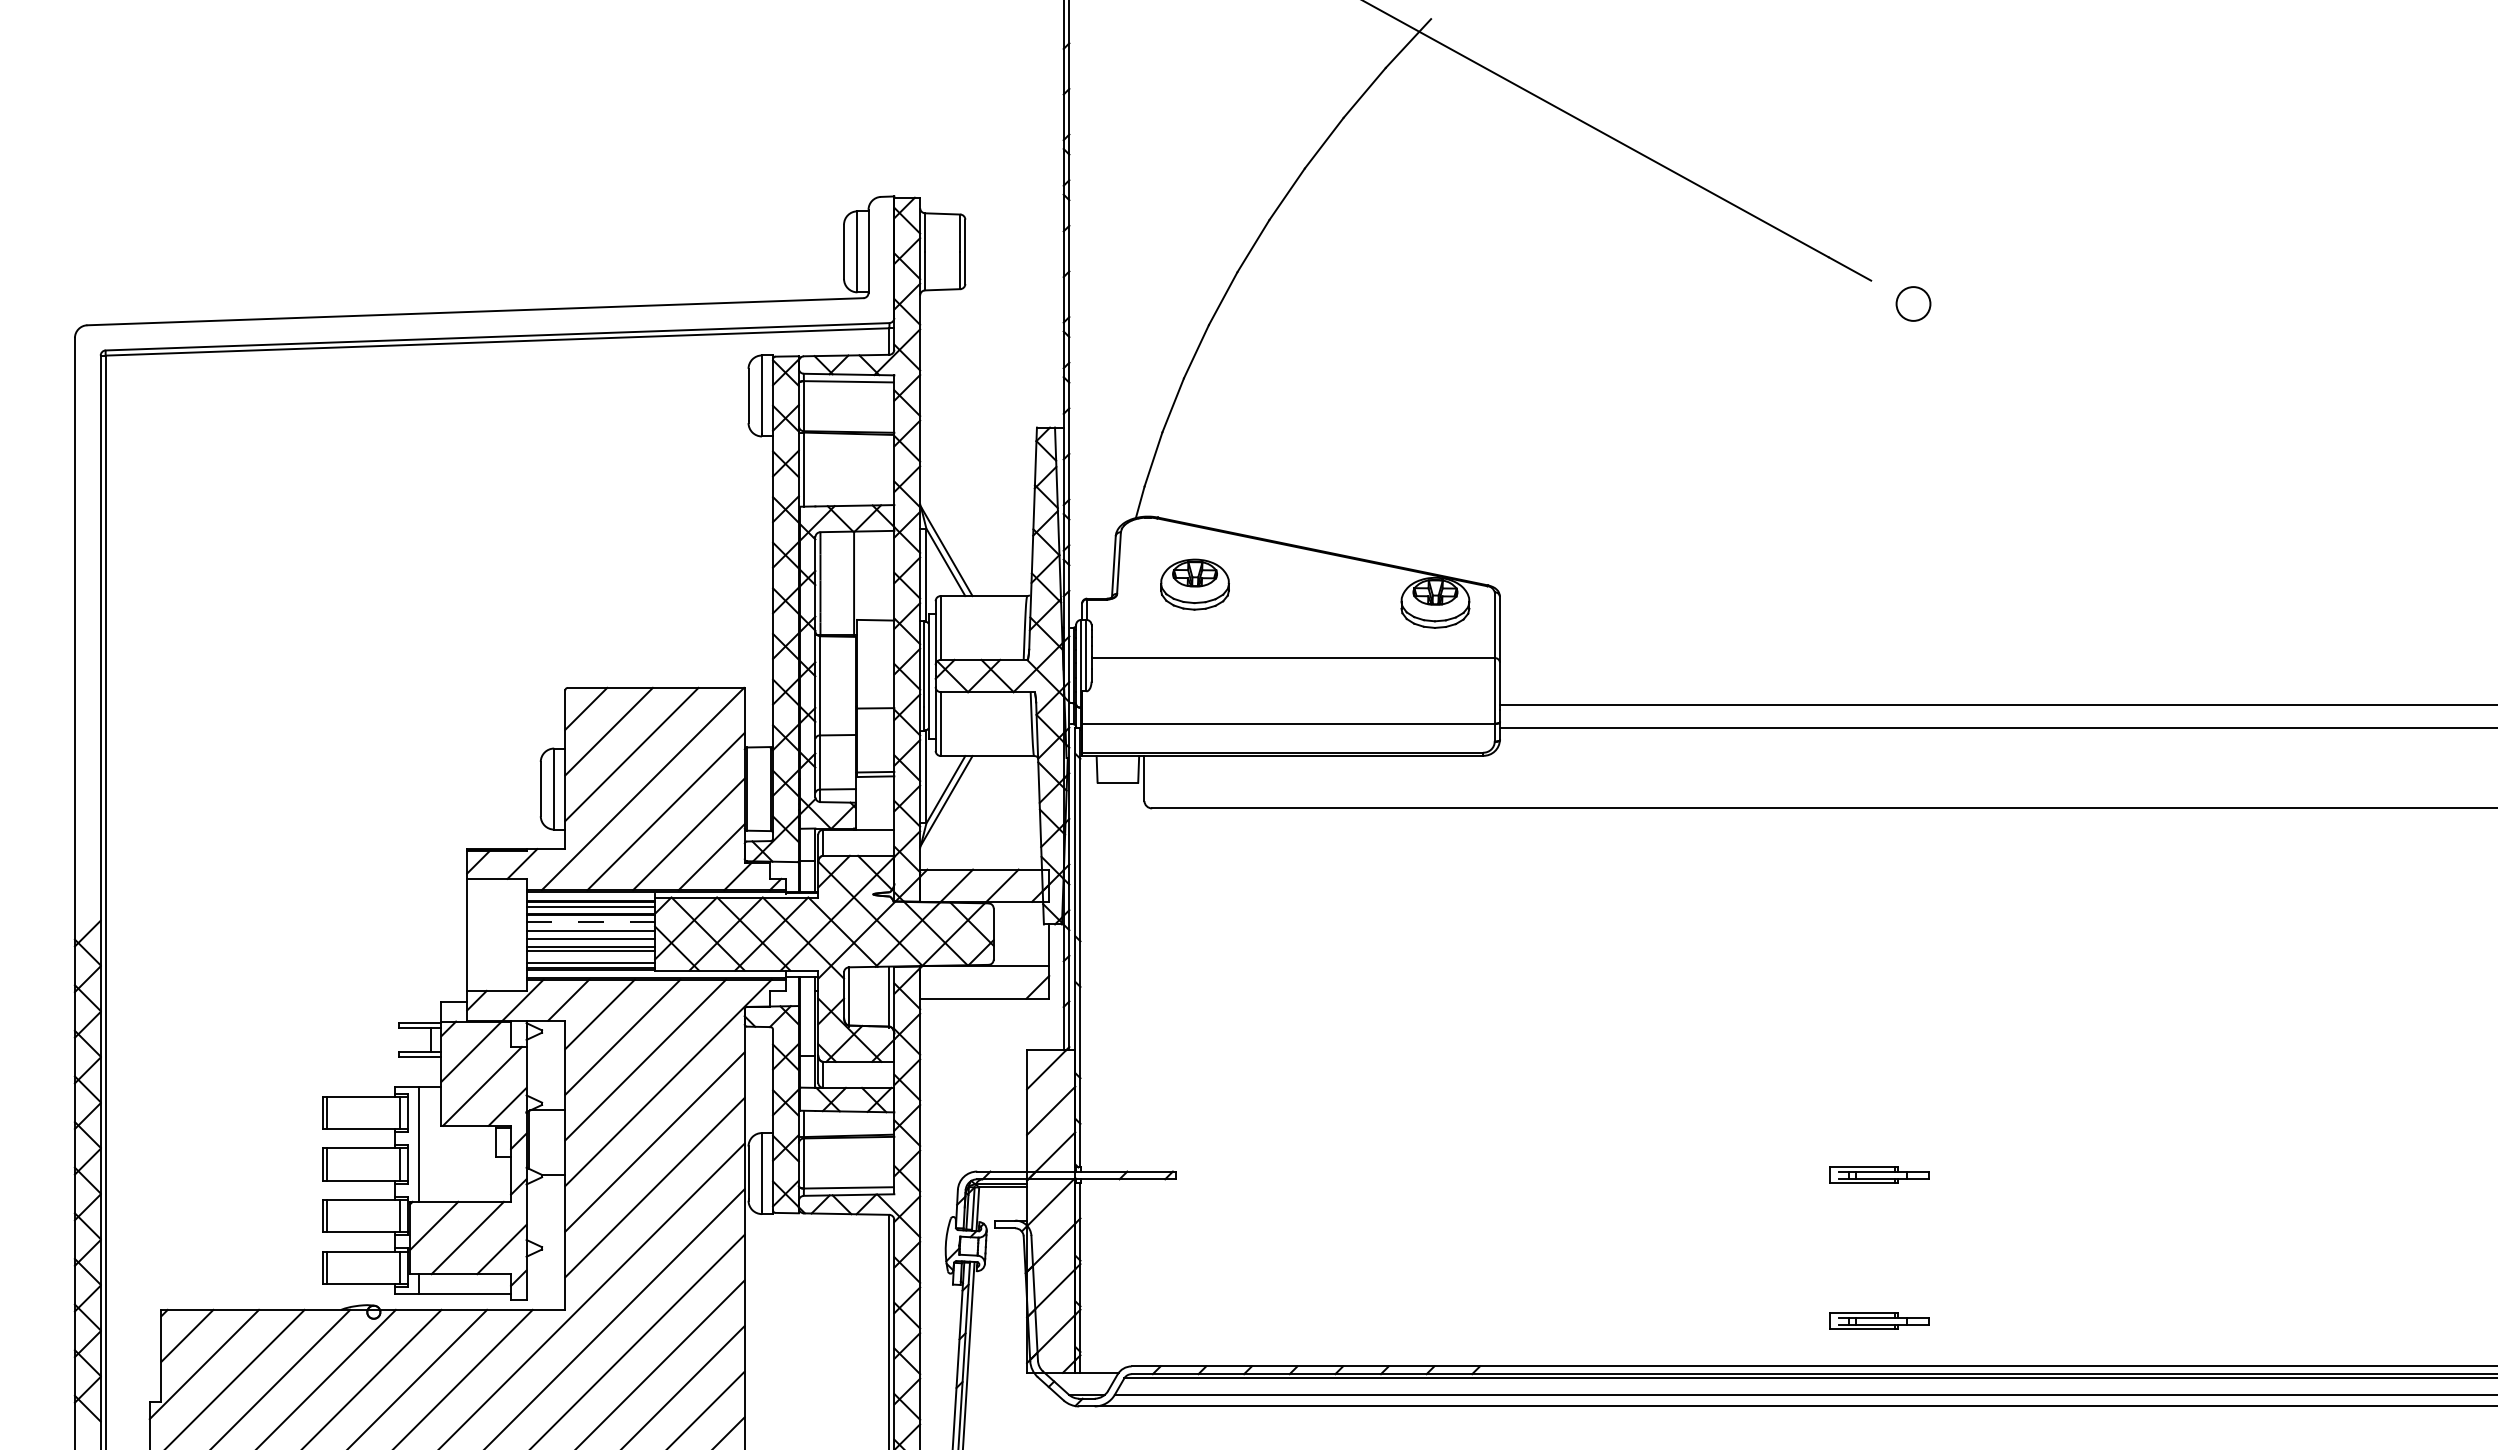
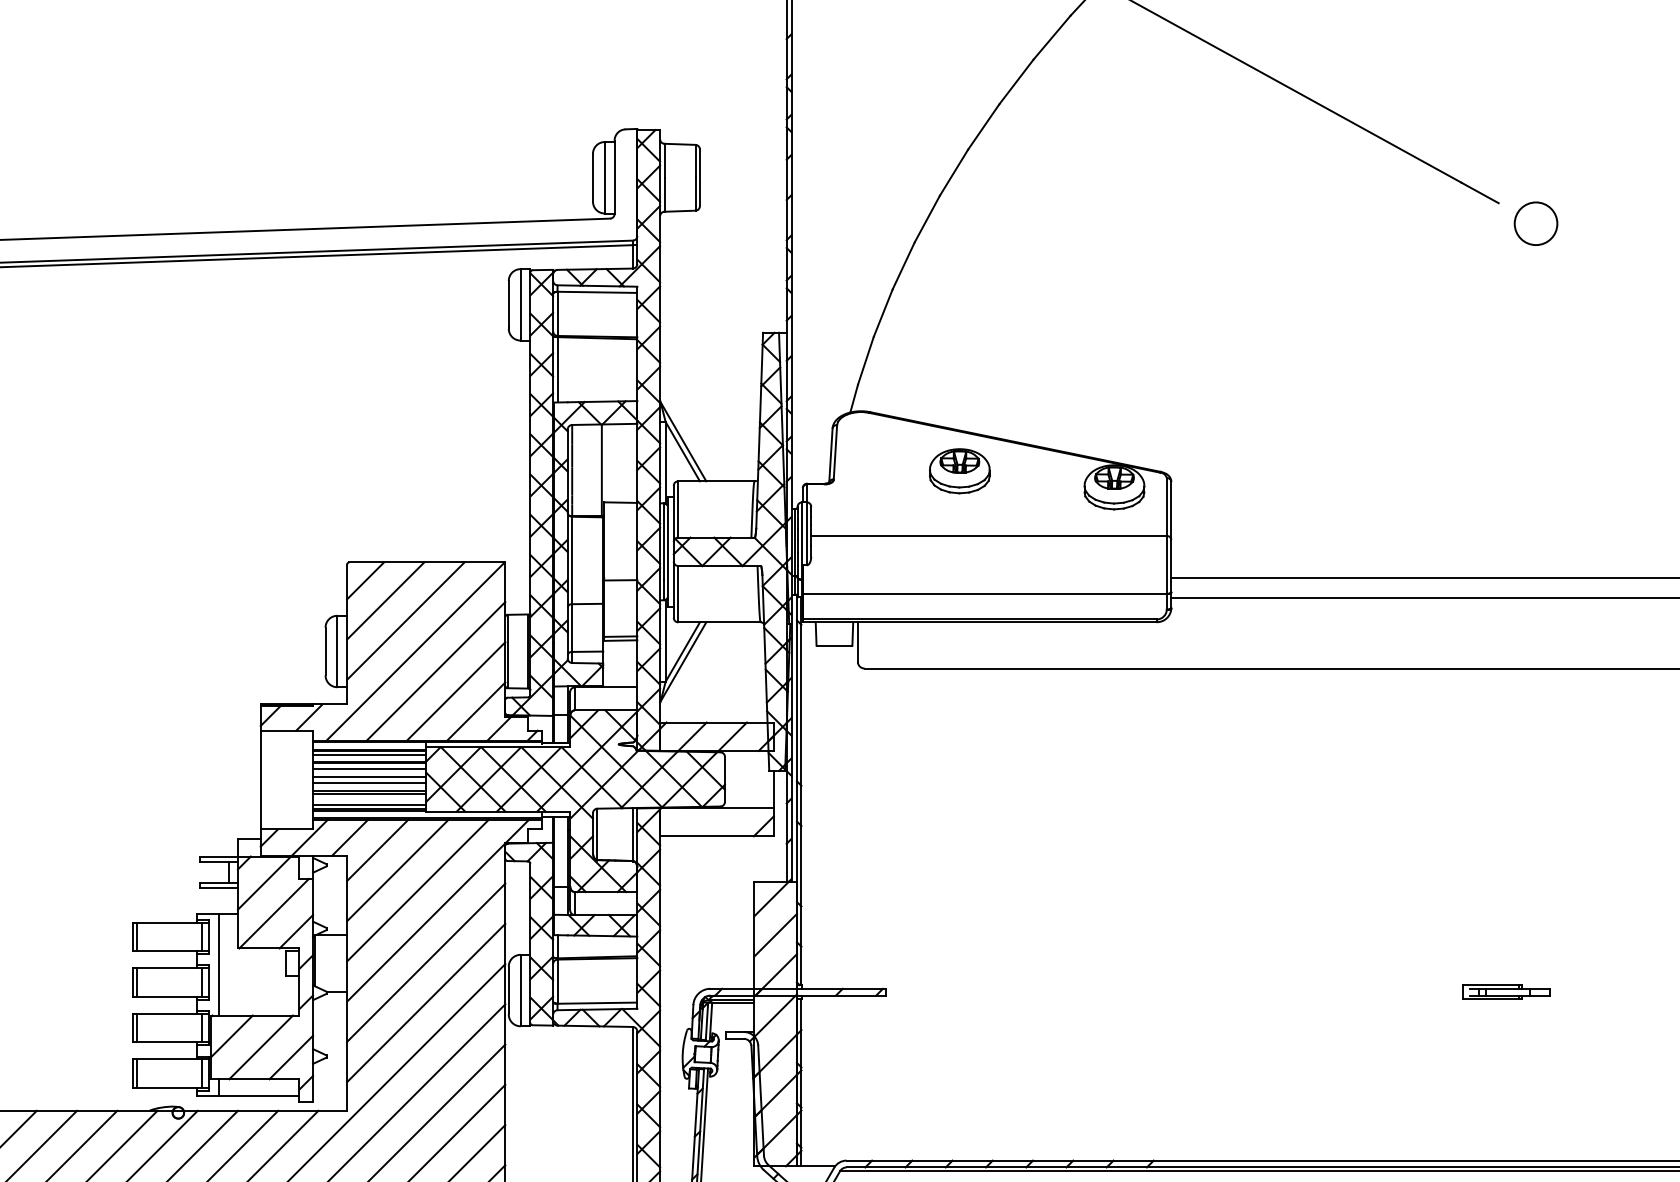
circle: (1913, 303) -> (1536, 223), size x1.43
part: (1194, 584) -> (959, 471), moved
line: (591, 922) -> (370, 769), dashed -> solid
part: (1879, 1320) -> (1506, 1120), removed

